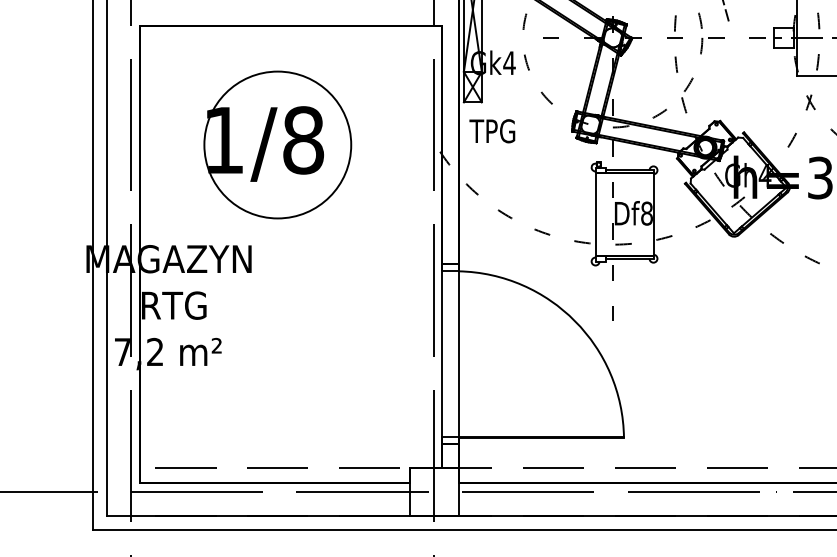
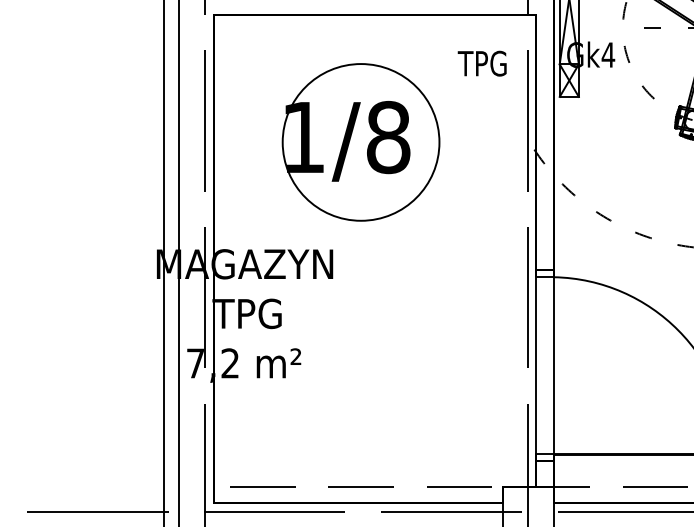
text: (492, 131) -> (482, 63), moved
text: (172, 305) -> (248, 313), RTG -> TPG

